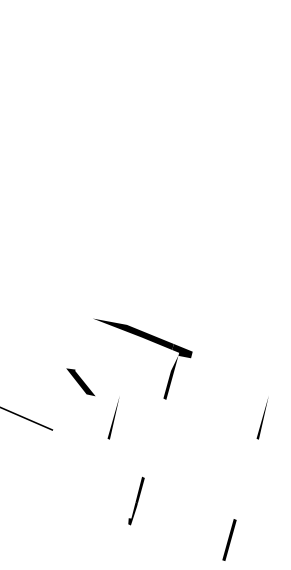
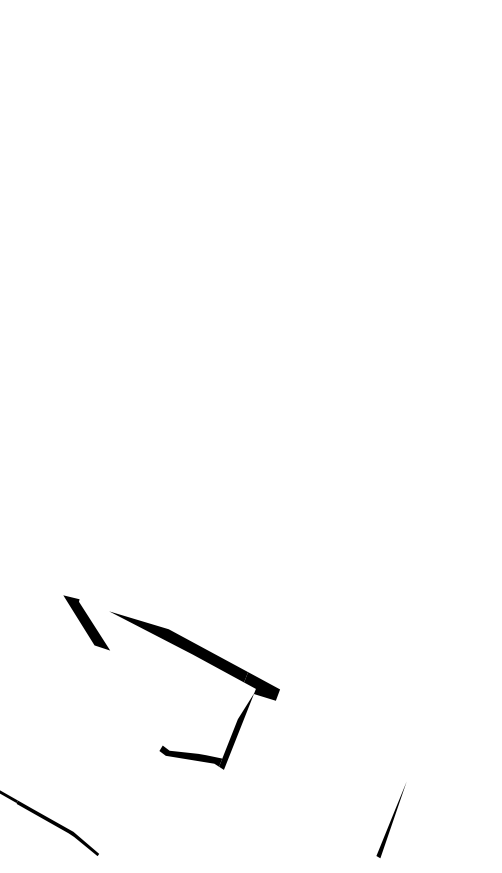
part: (80, 382) -> (85, 623), moved
fill: (146, 394) -> (189, 756), added
part: (113, 418) -> (126, 792), removed
fill: (76, 442) -> (56, 827), added

